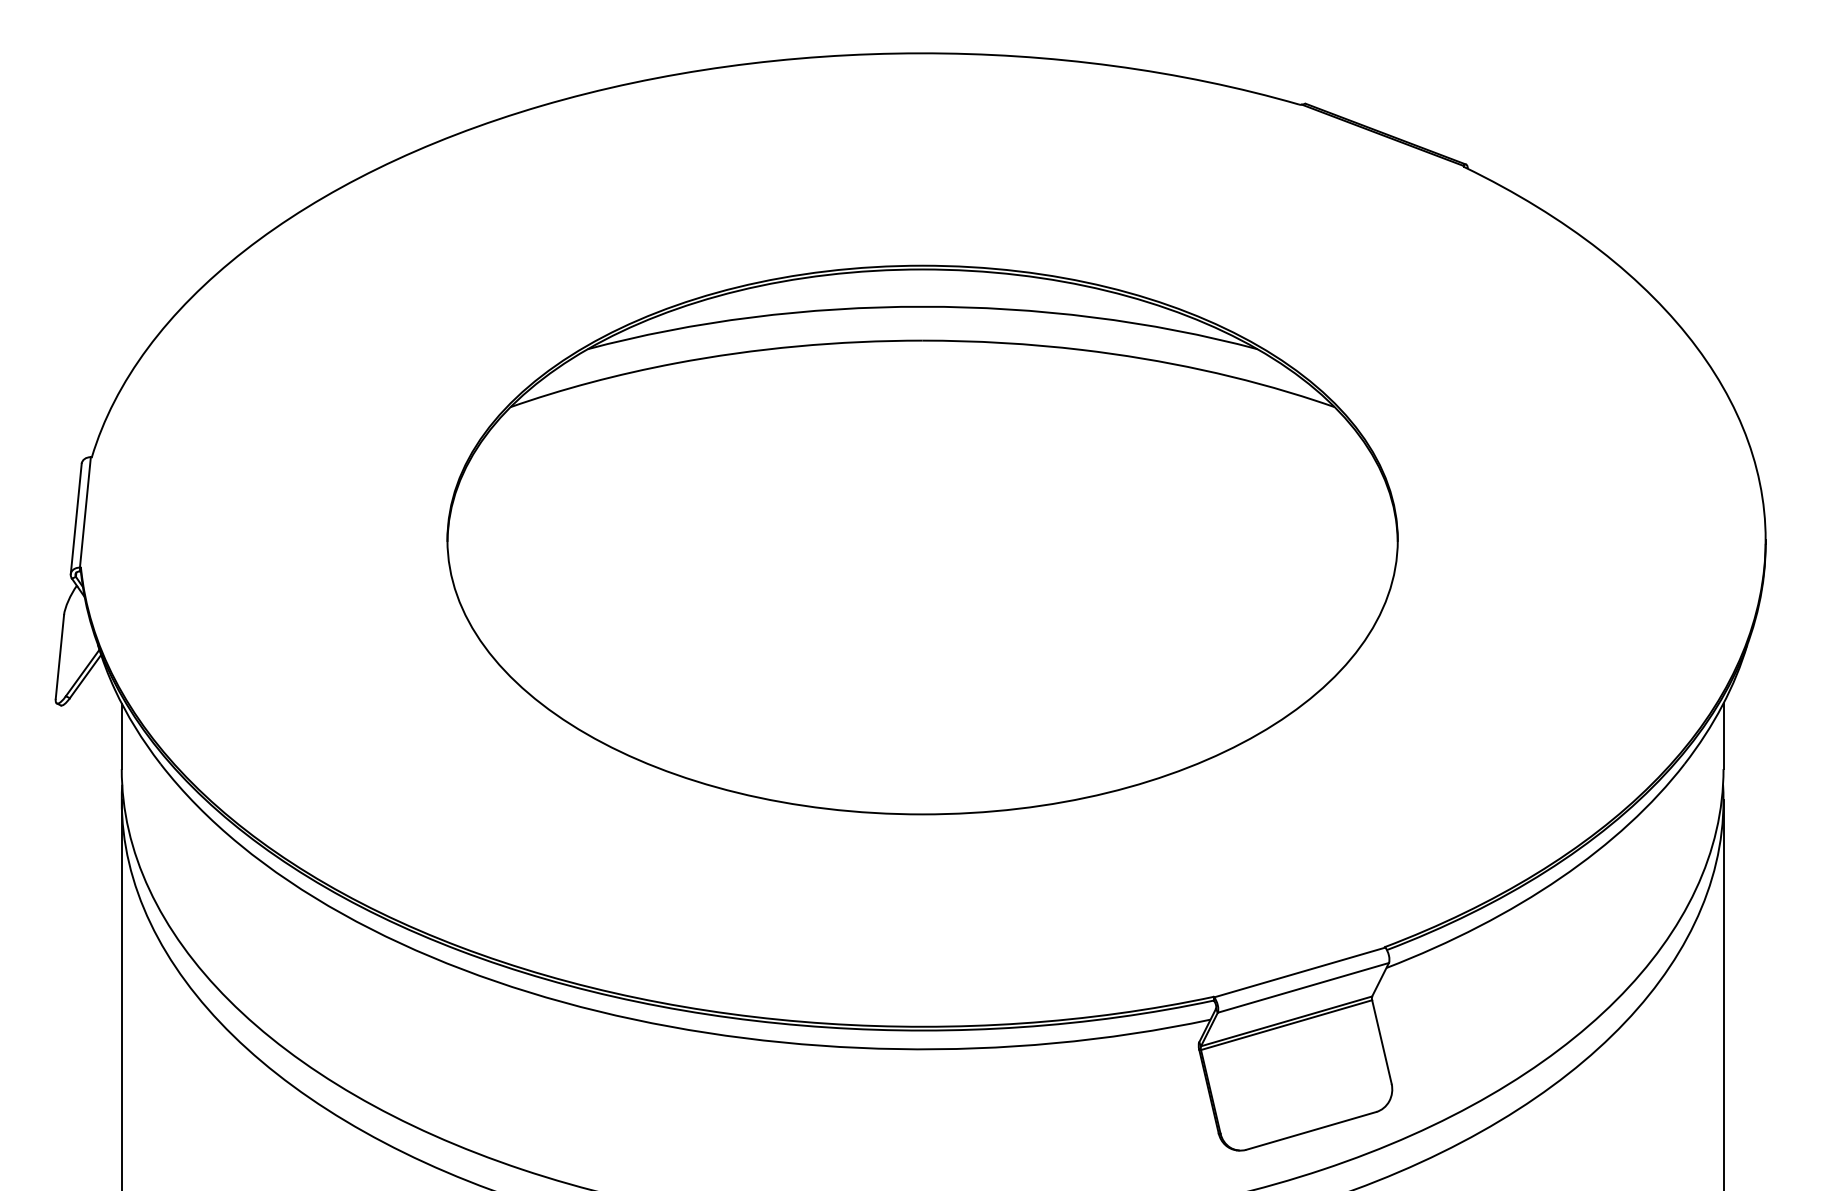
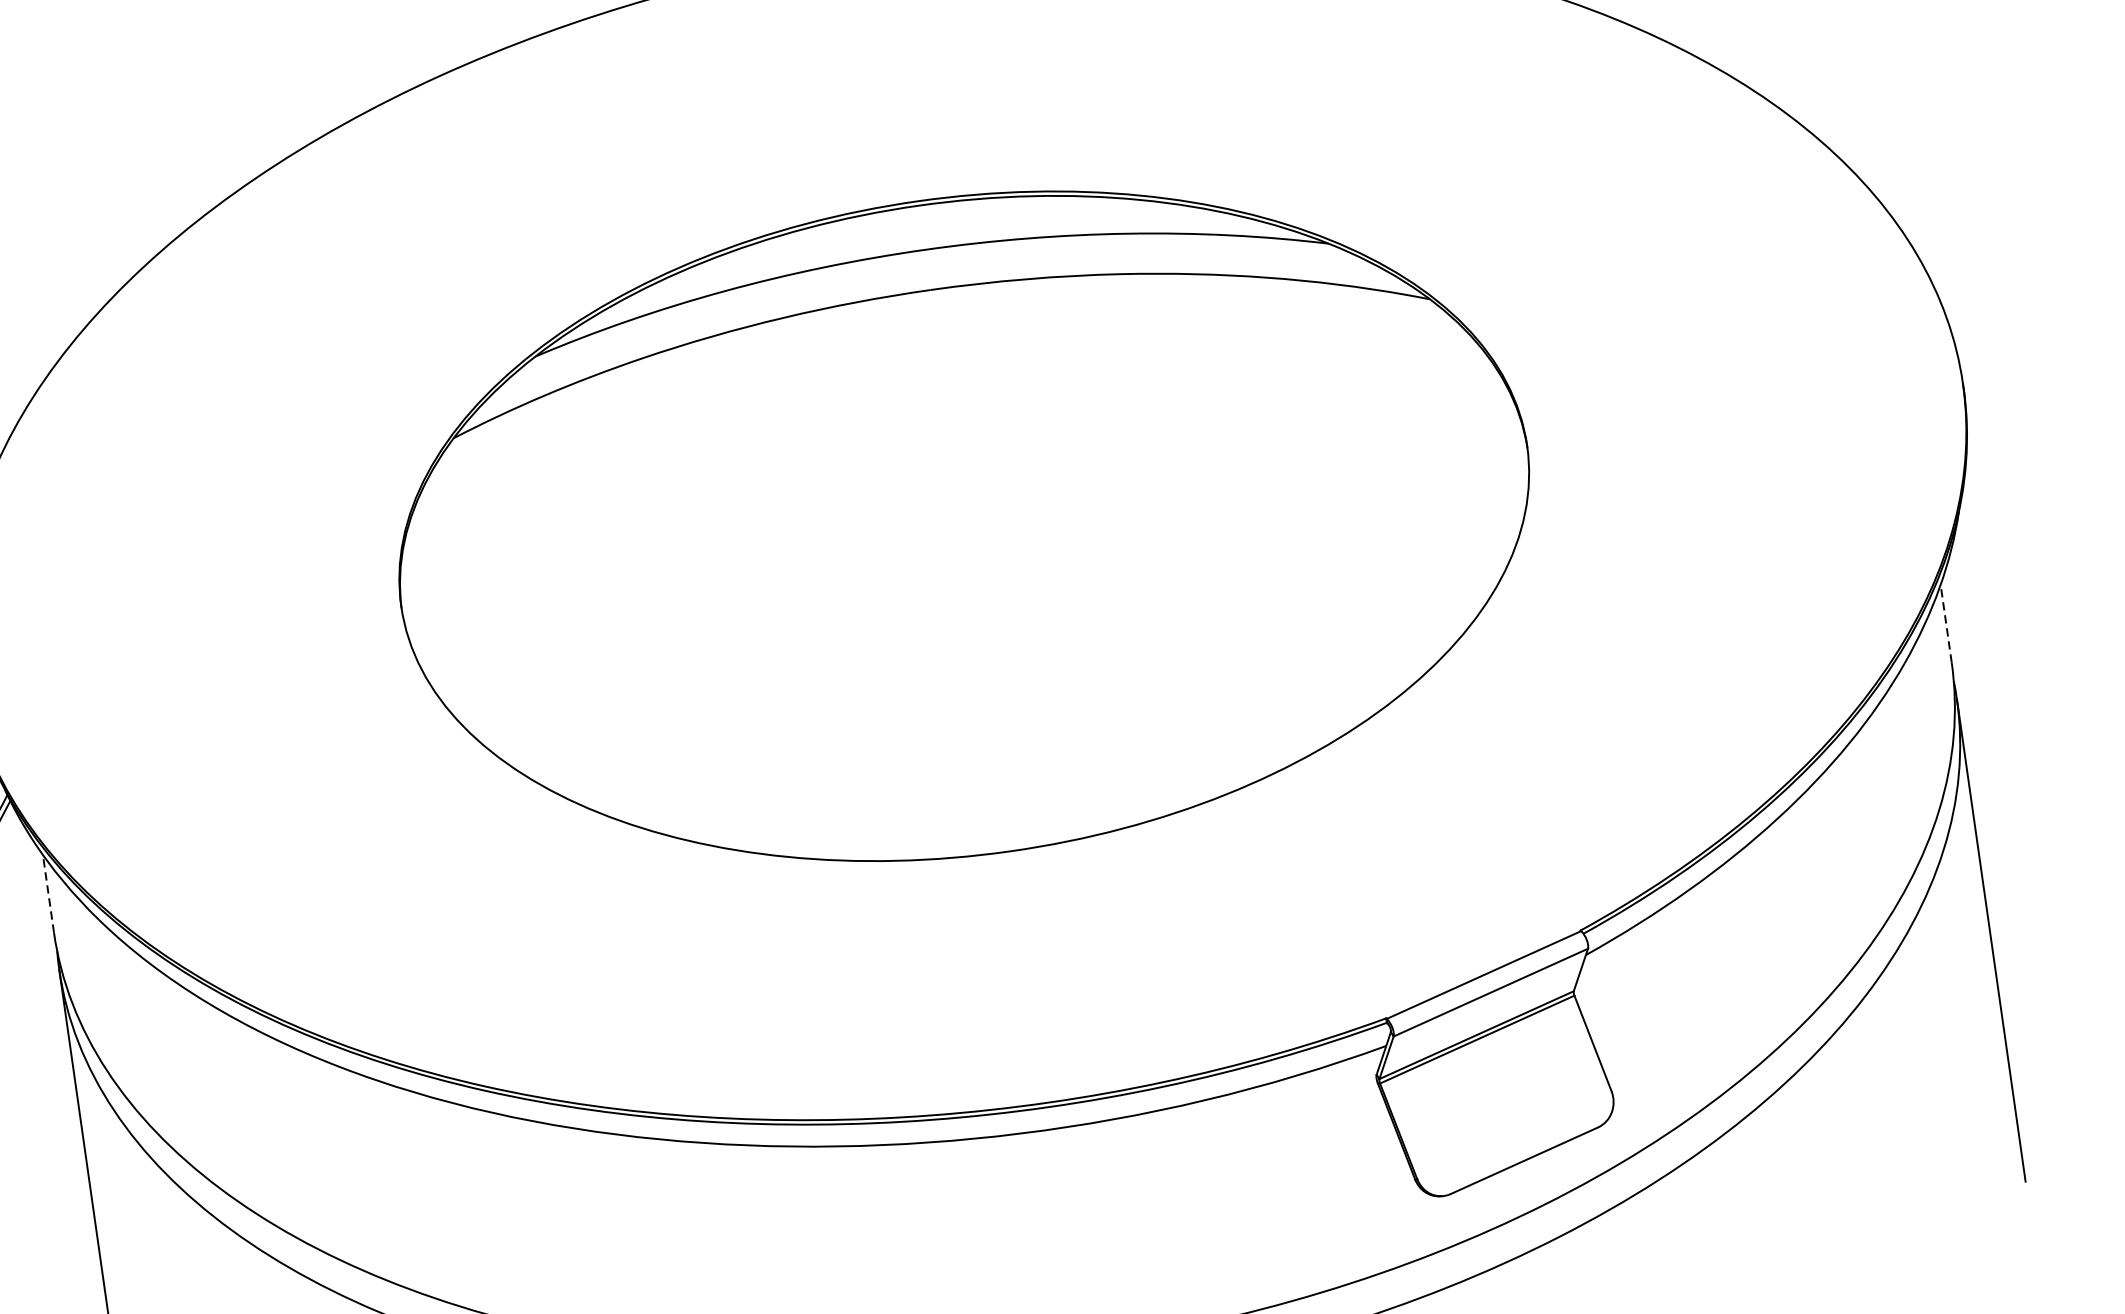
line: (121, 736) -> (48, 894), solid -> dashed
line: (1723, 736) -> (1946, 623), solid -> dashed

